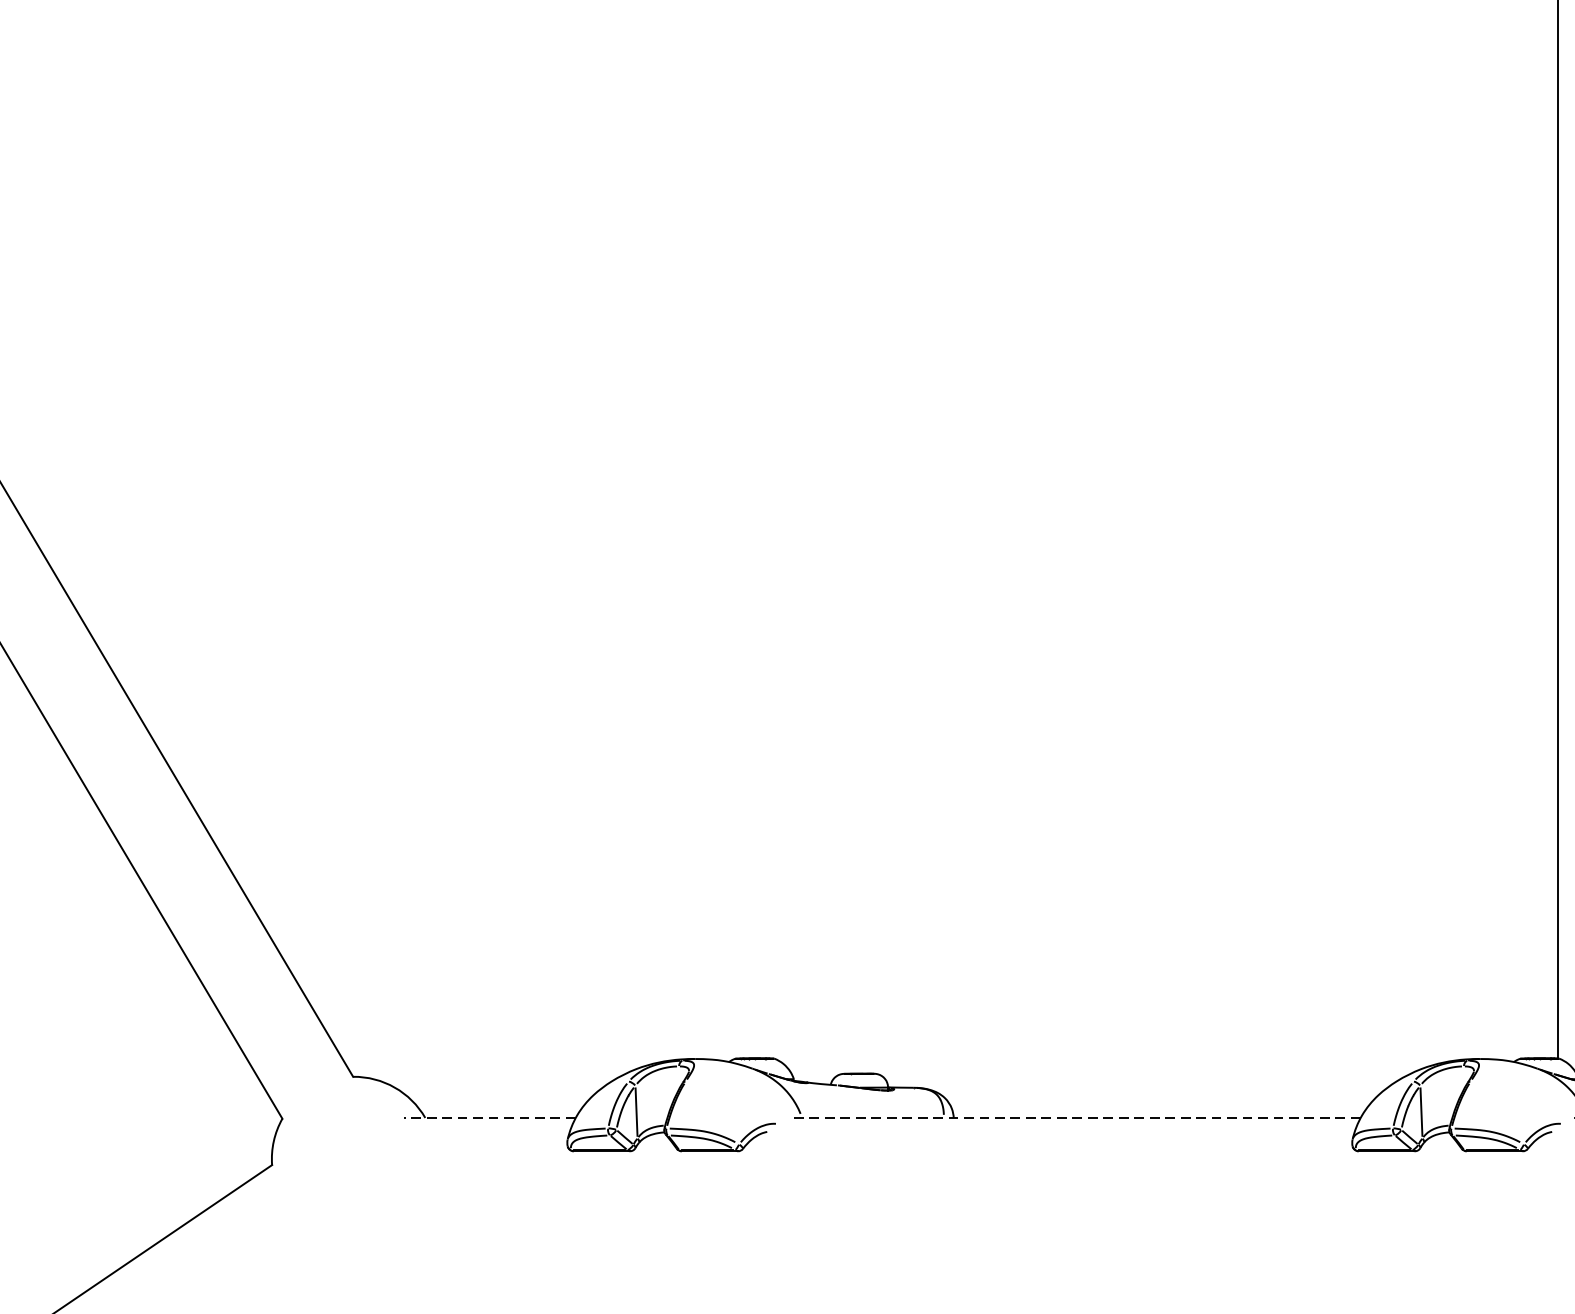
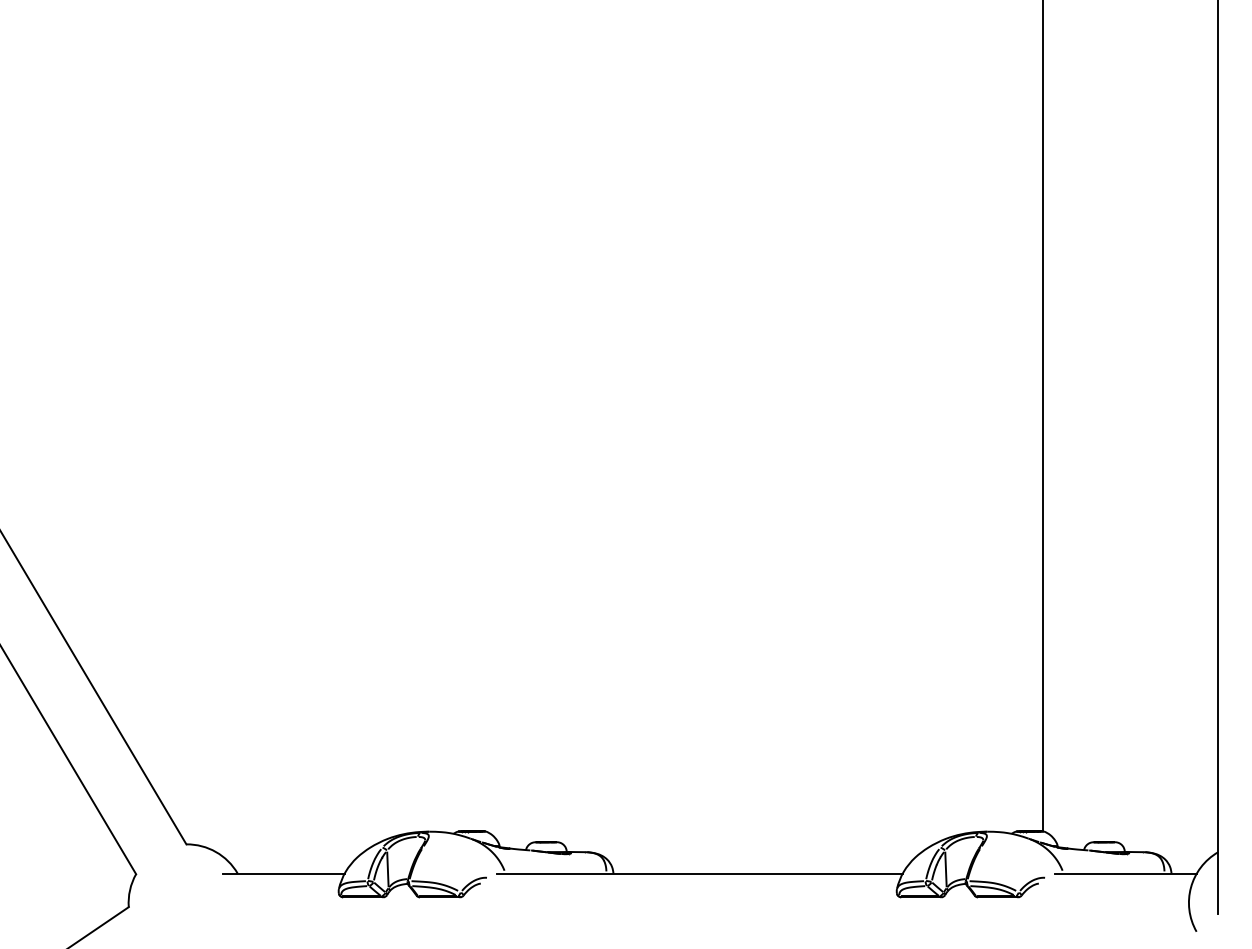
line: (489, 1117) -> (283, 873), dashed -> solid
line: (1074, 1117) -> (699, 873), dashed -> solid

